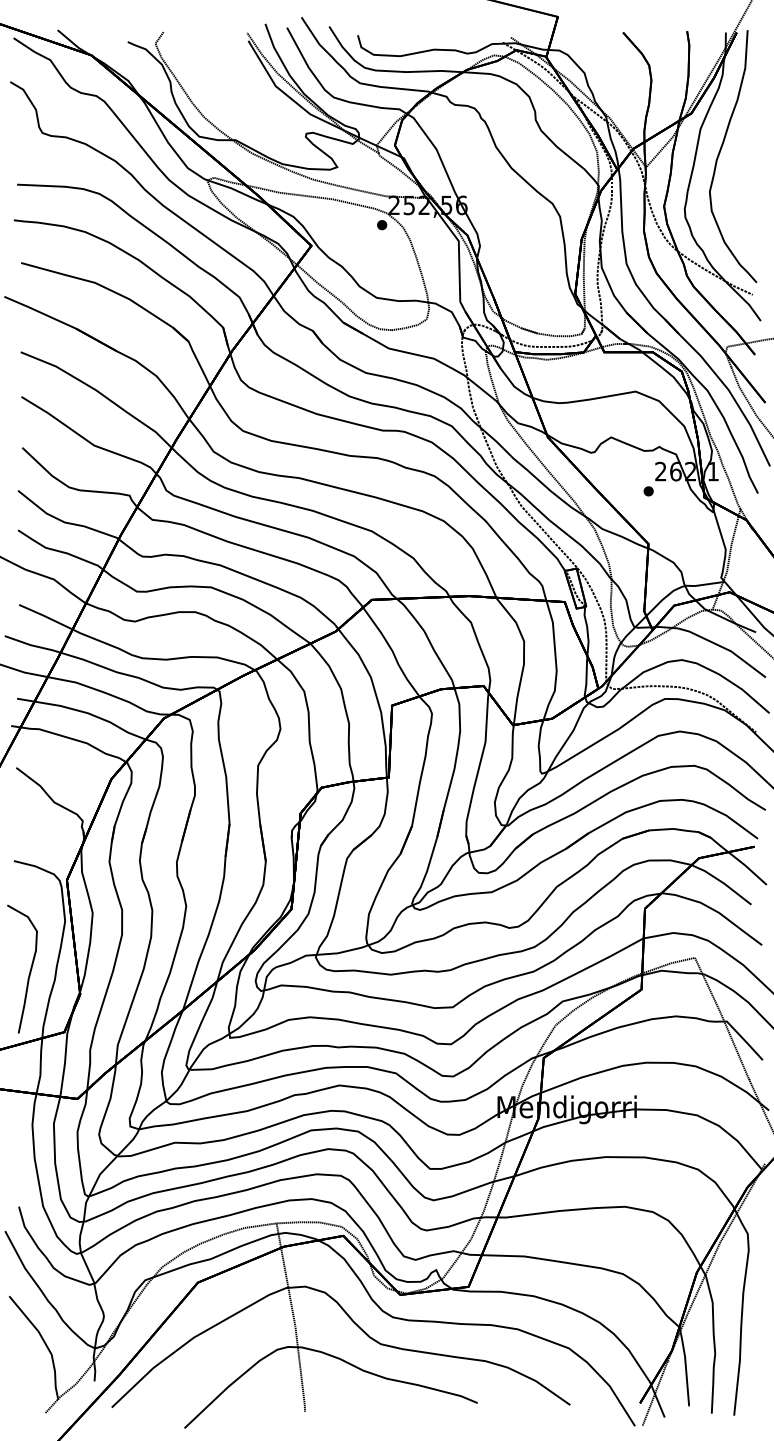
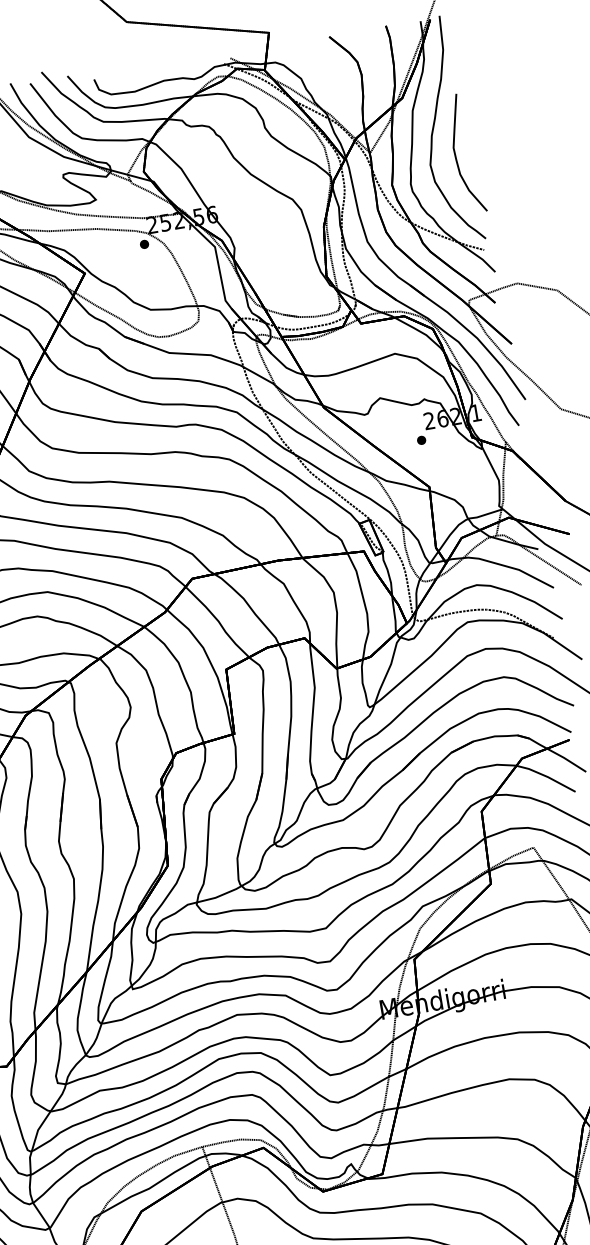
part: (739, 185) -> (455, 154), added

